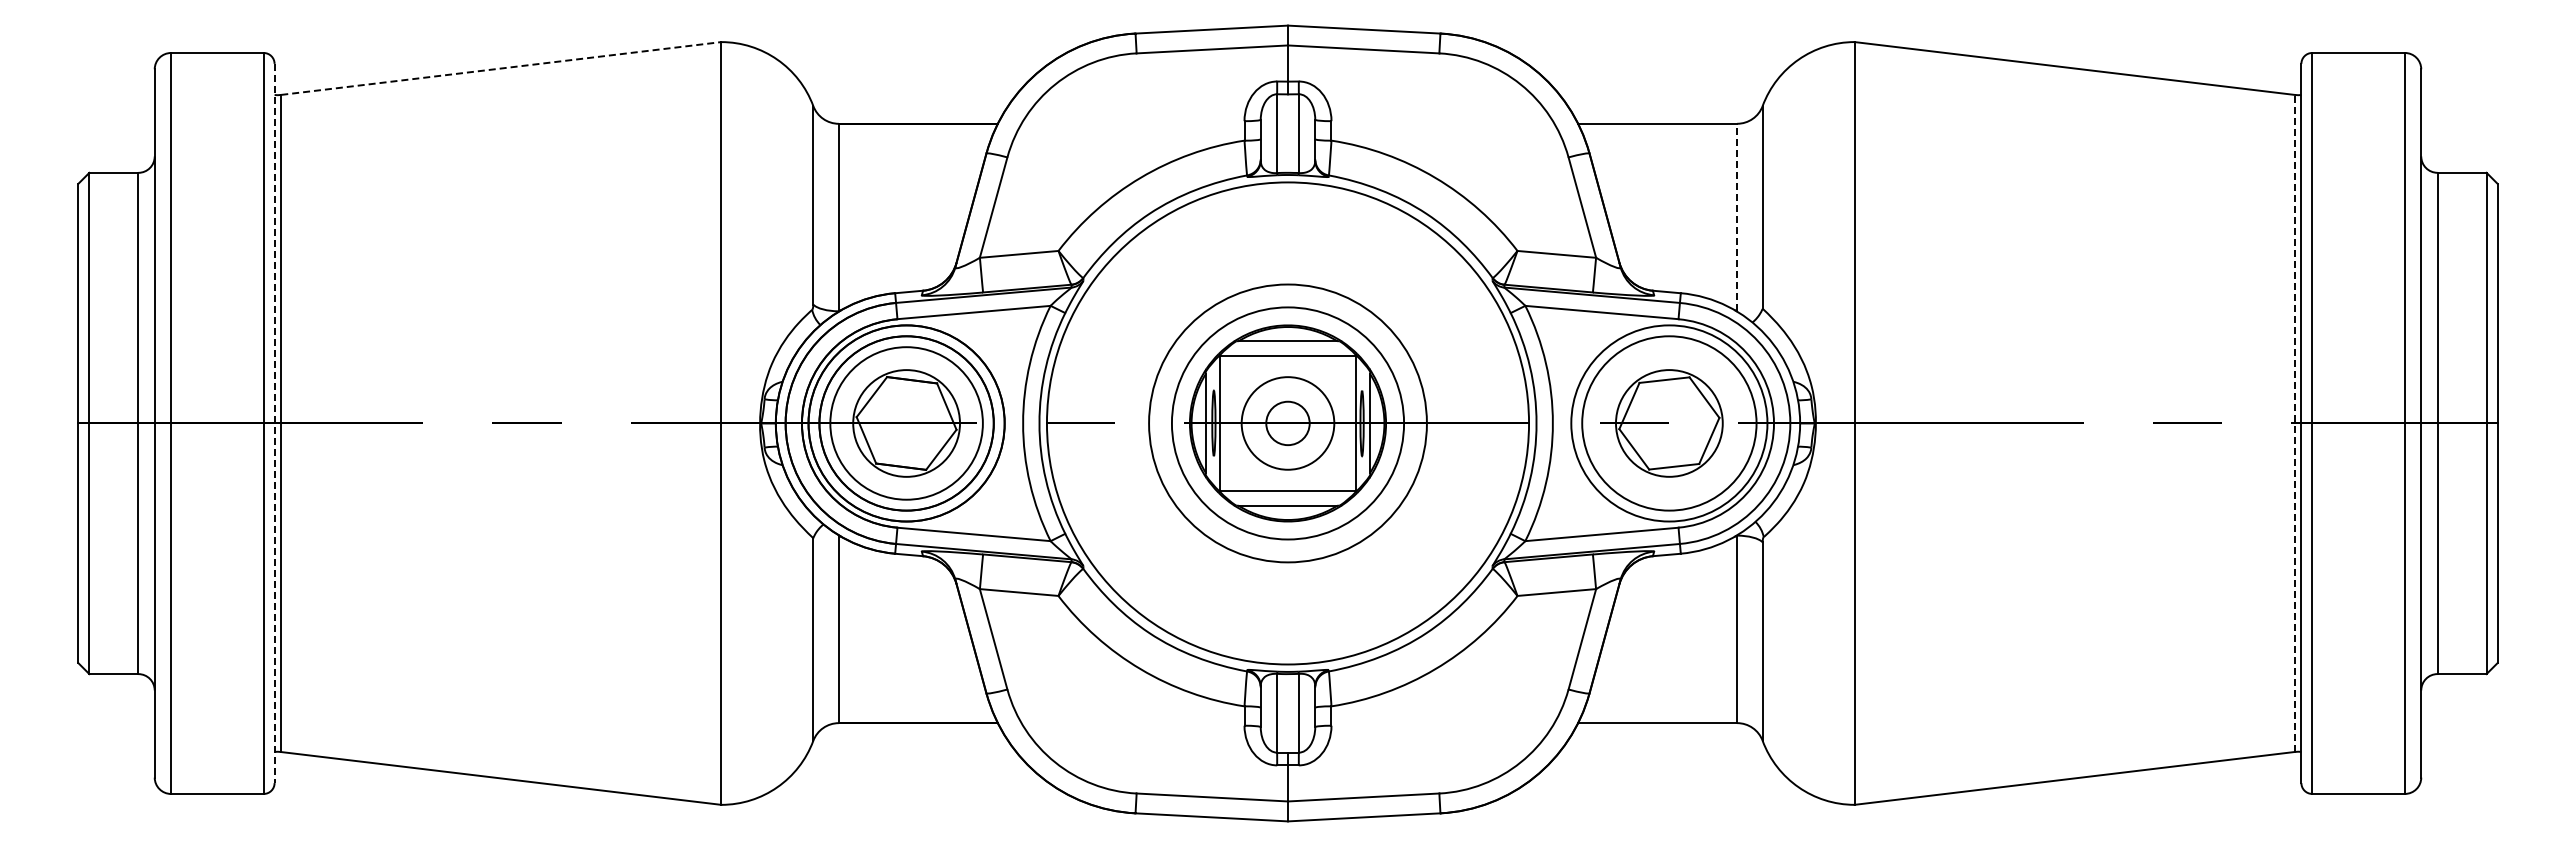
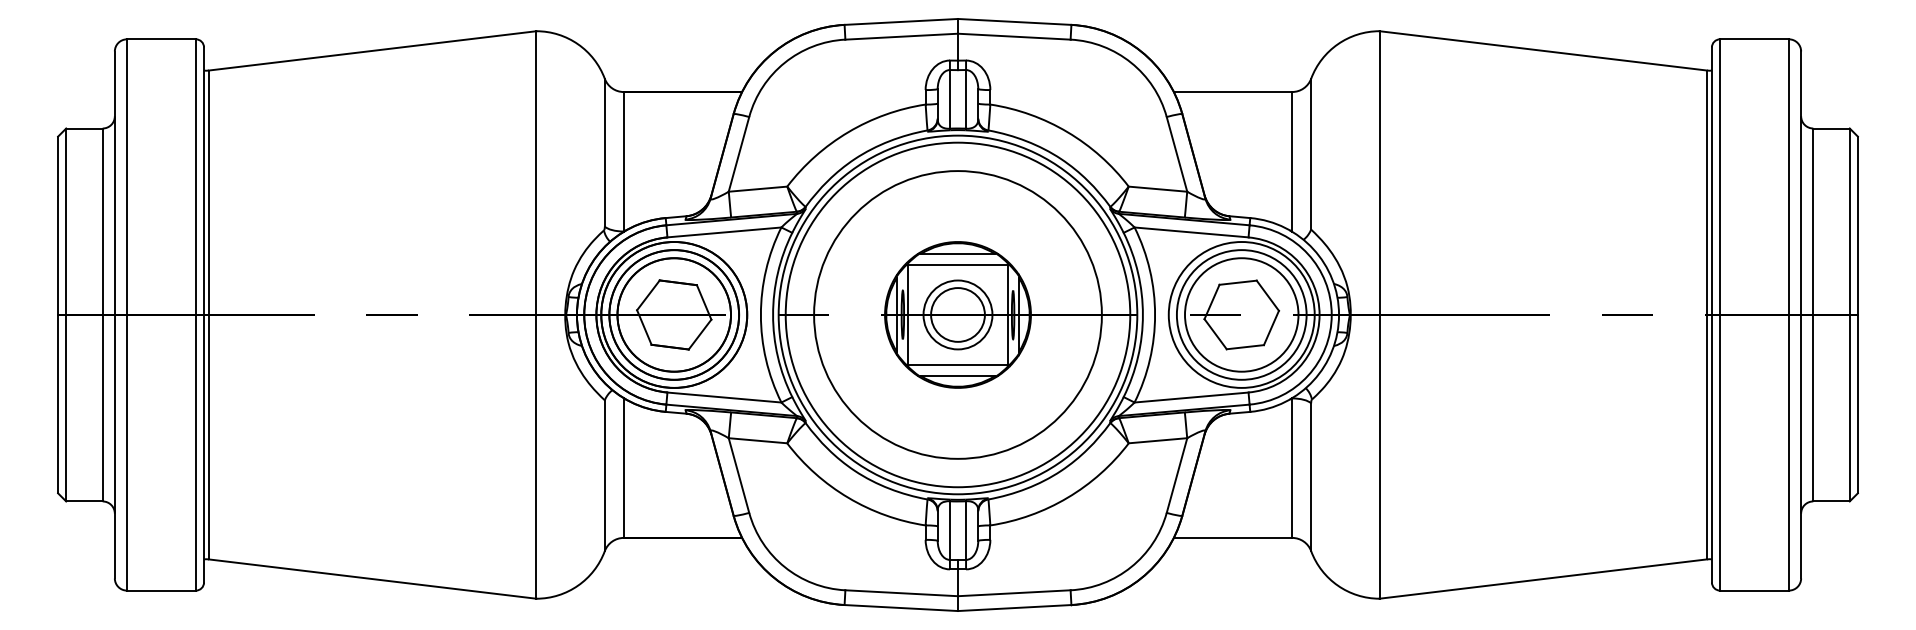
line: (501, 68) -> (372, 50), dashed -> solid
line: (1737, 217) -> (1292, 161), dashed -> solid
line: (274, 423) -> (203, 315), dashed -> solid
circle: (906, 423) -> (674, 315), size x1.43
circle: (1287, 423) -> (957, 315), size x1.67
circle: (1287, 423) -> (957, 315), size x1.67
circle: (1287, 423) -> (957, 315), size x1.67
circle: (1669, 423) -> (1241, 315), size x1.43
line: (2294, 423) -> (1706, 315), dashed -> solid

